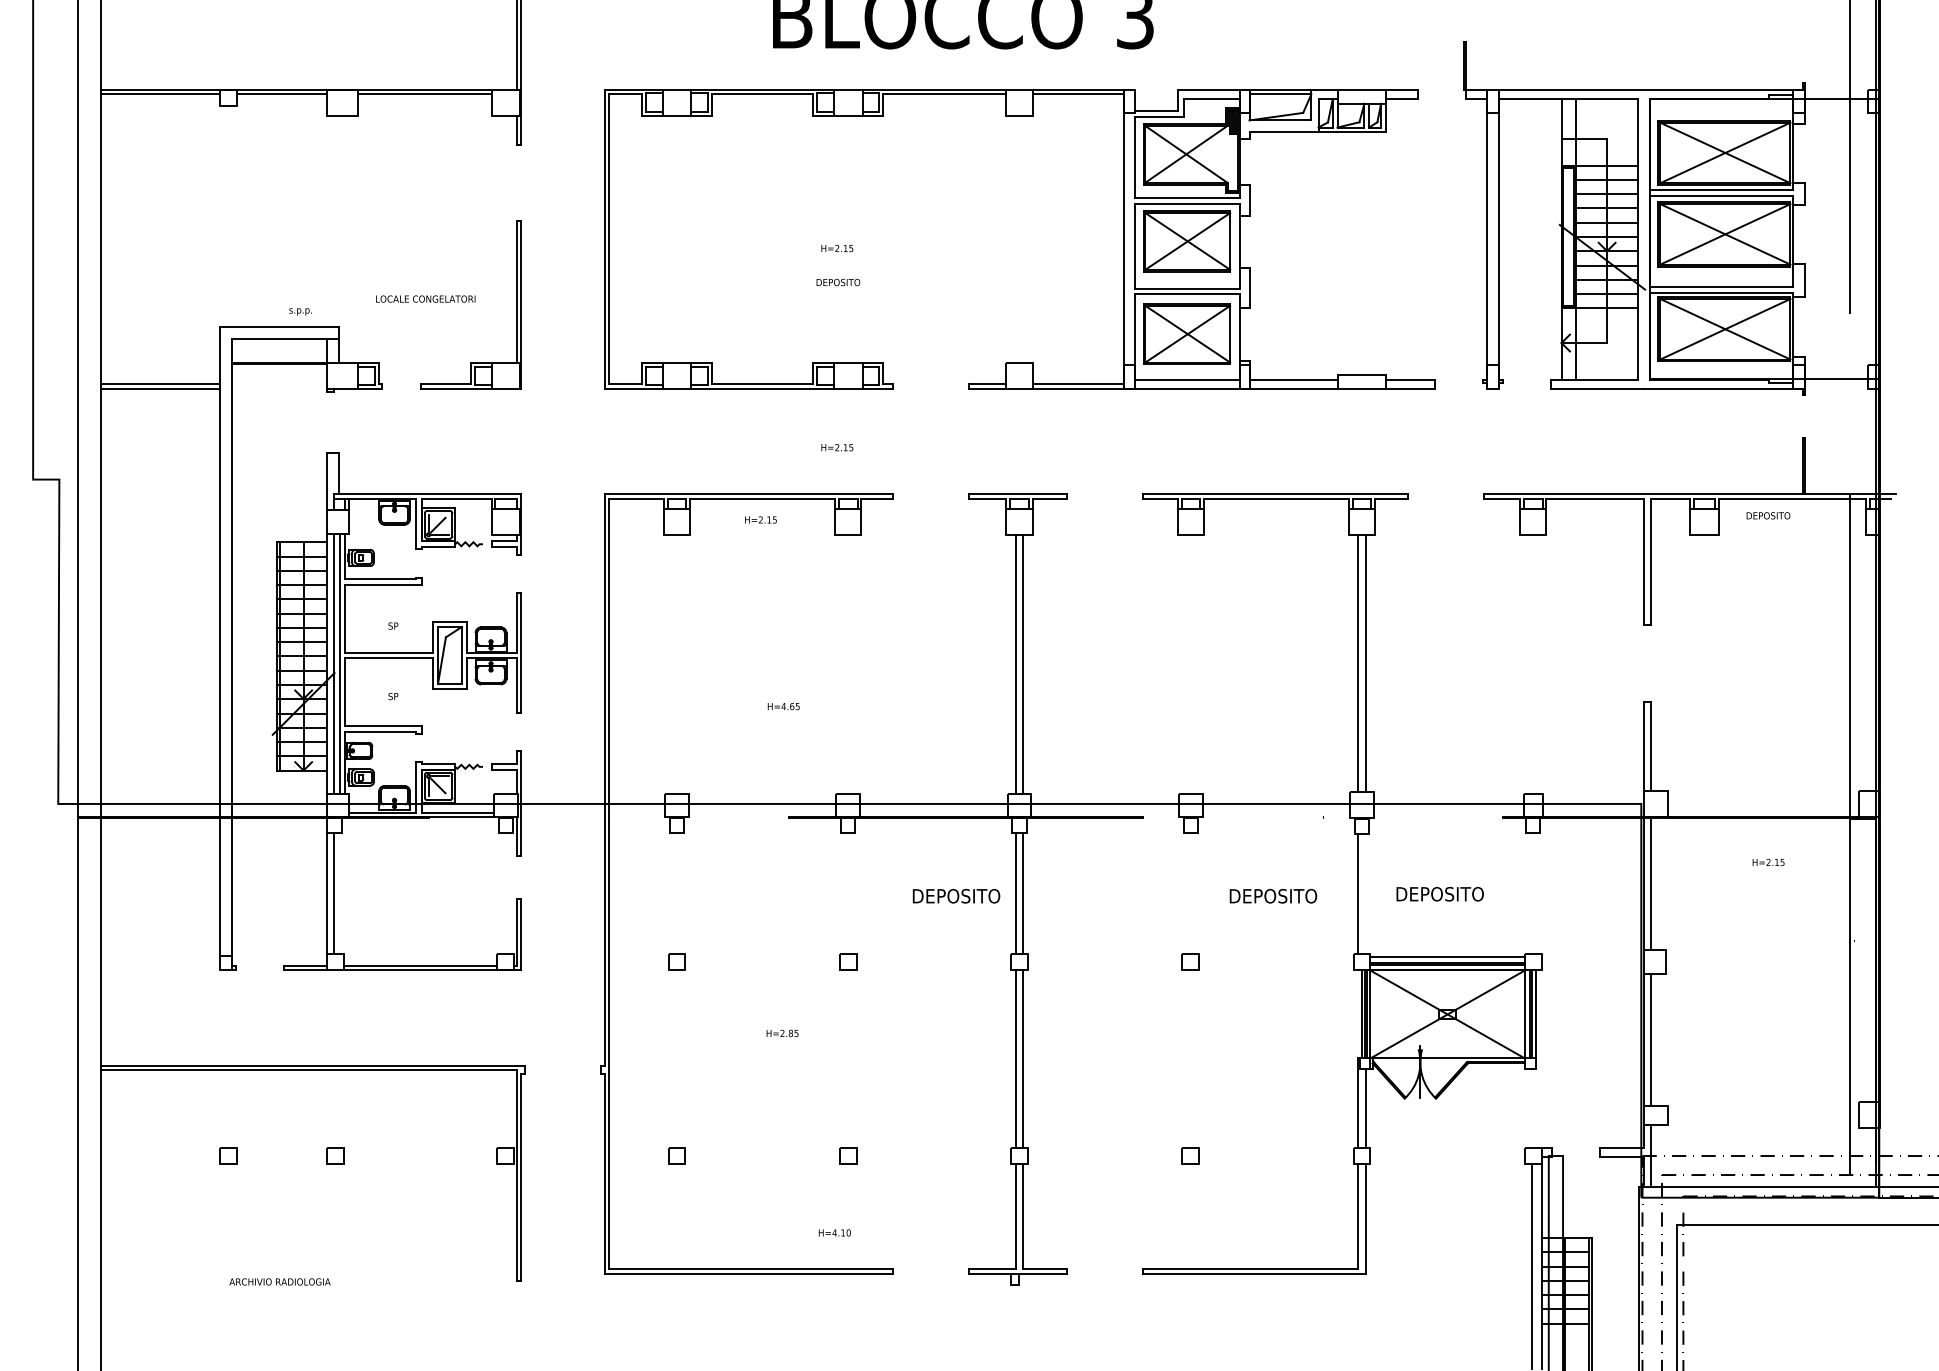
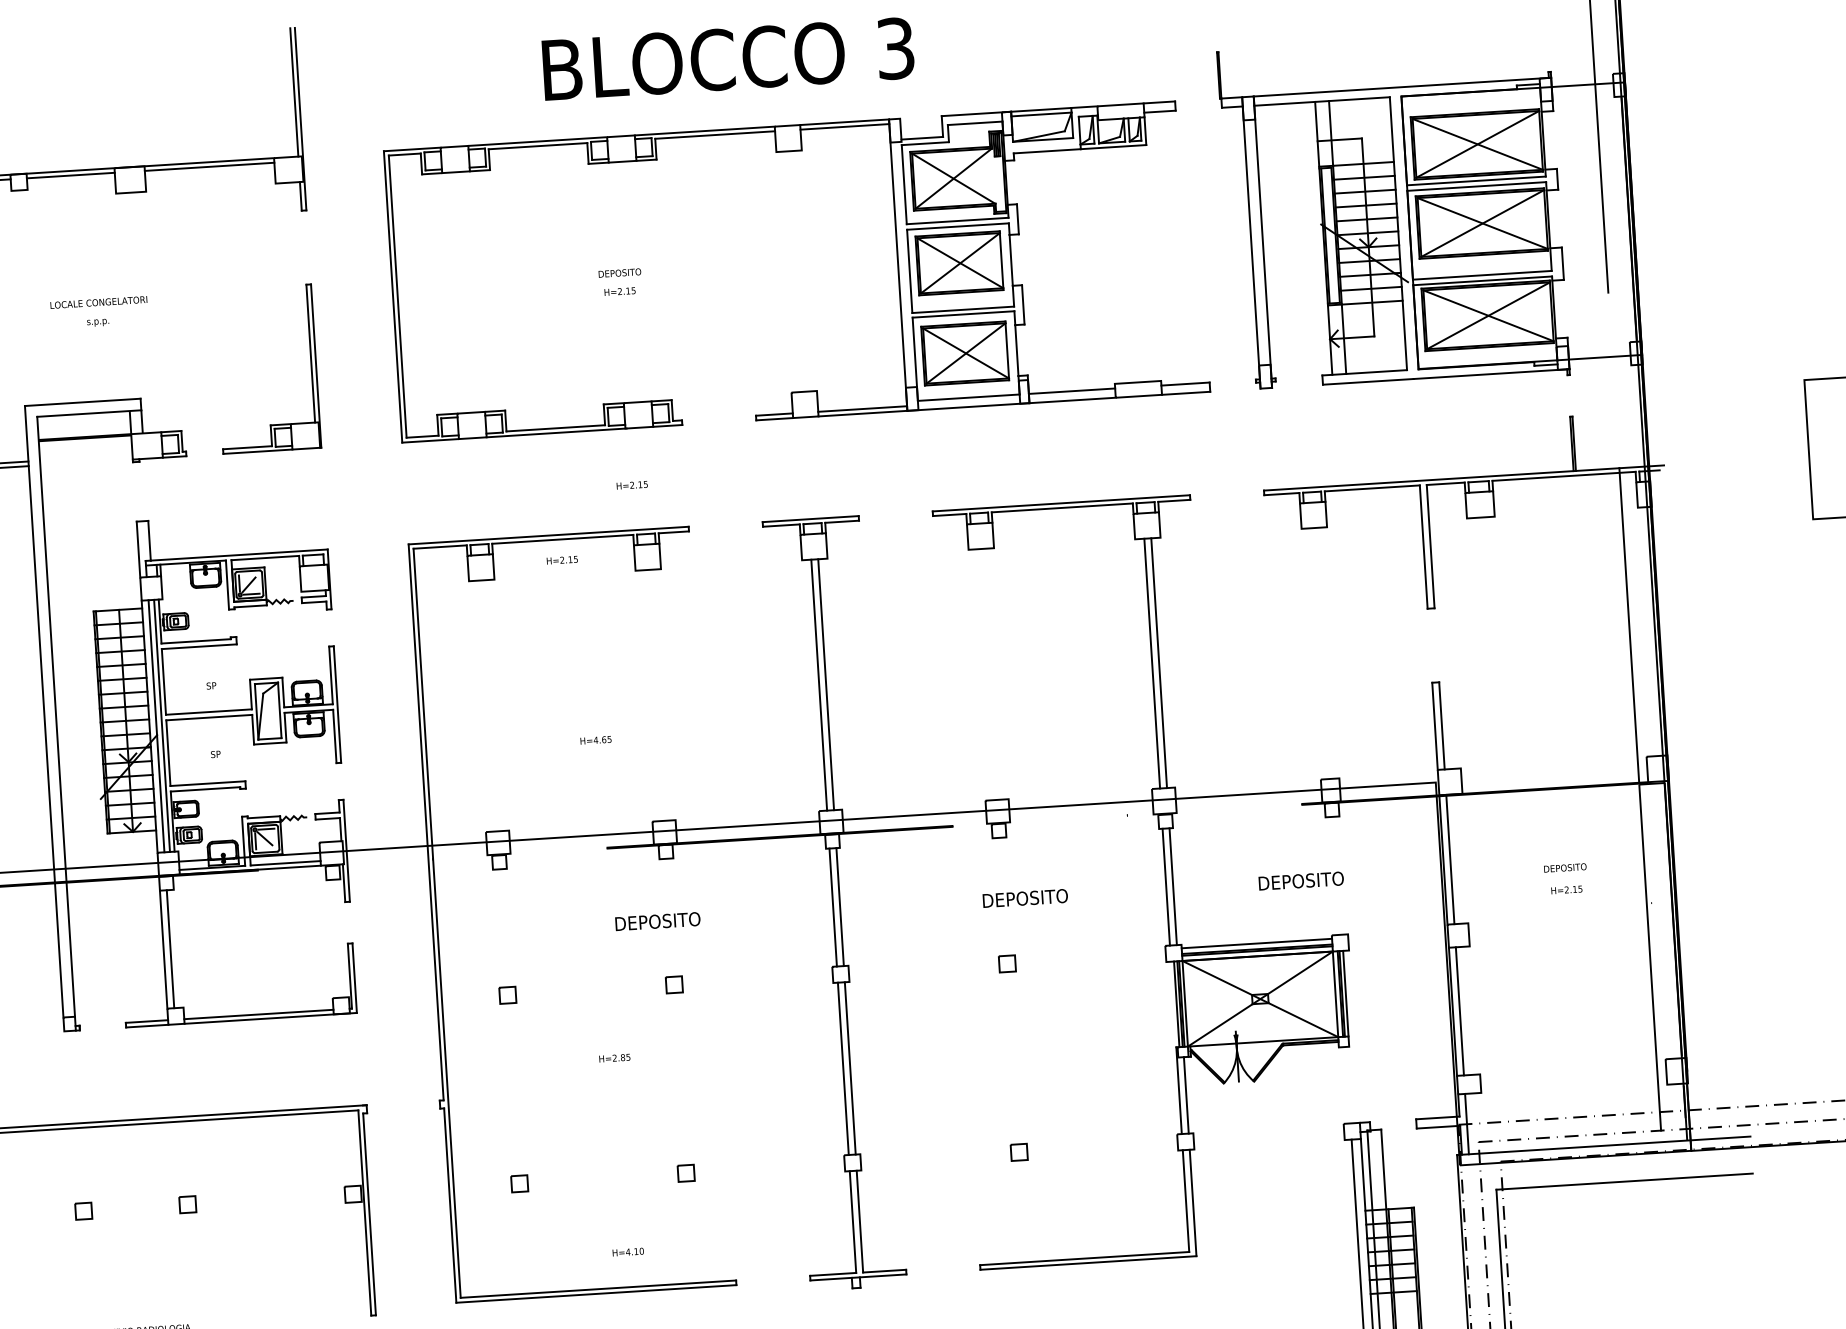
text: (838, 282) -> (620, 273), moved
text: (425, 298) -> (98, 301), moved
text: (300, 311) -> (97, 322), moved
text: (1768, 515) -> (1565, 867), moved
text: (1768, 862) -> (1566, 890), moved
line: (1365, 893) -> (1173, 886), added
text: (1439, 894) -> (1300, 881), moved
text: (956, 896) -> (657, 921), moved
text: (1273, 896) -> (1025, 898), moved
text: (834, 1232) -> (627, 1251), moved

